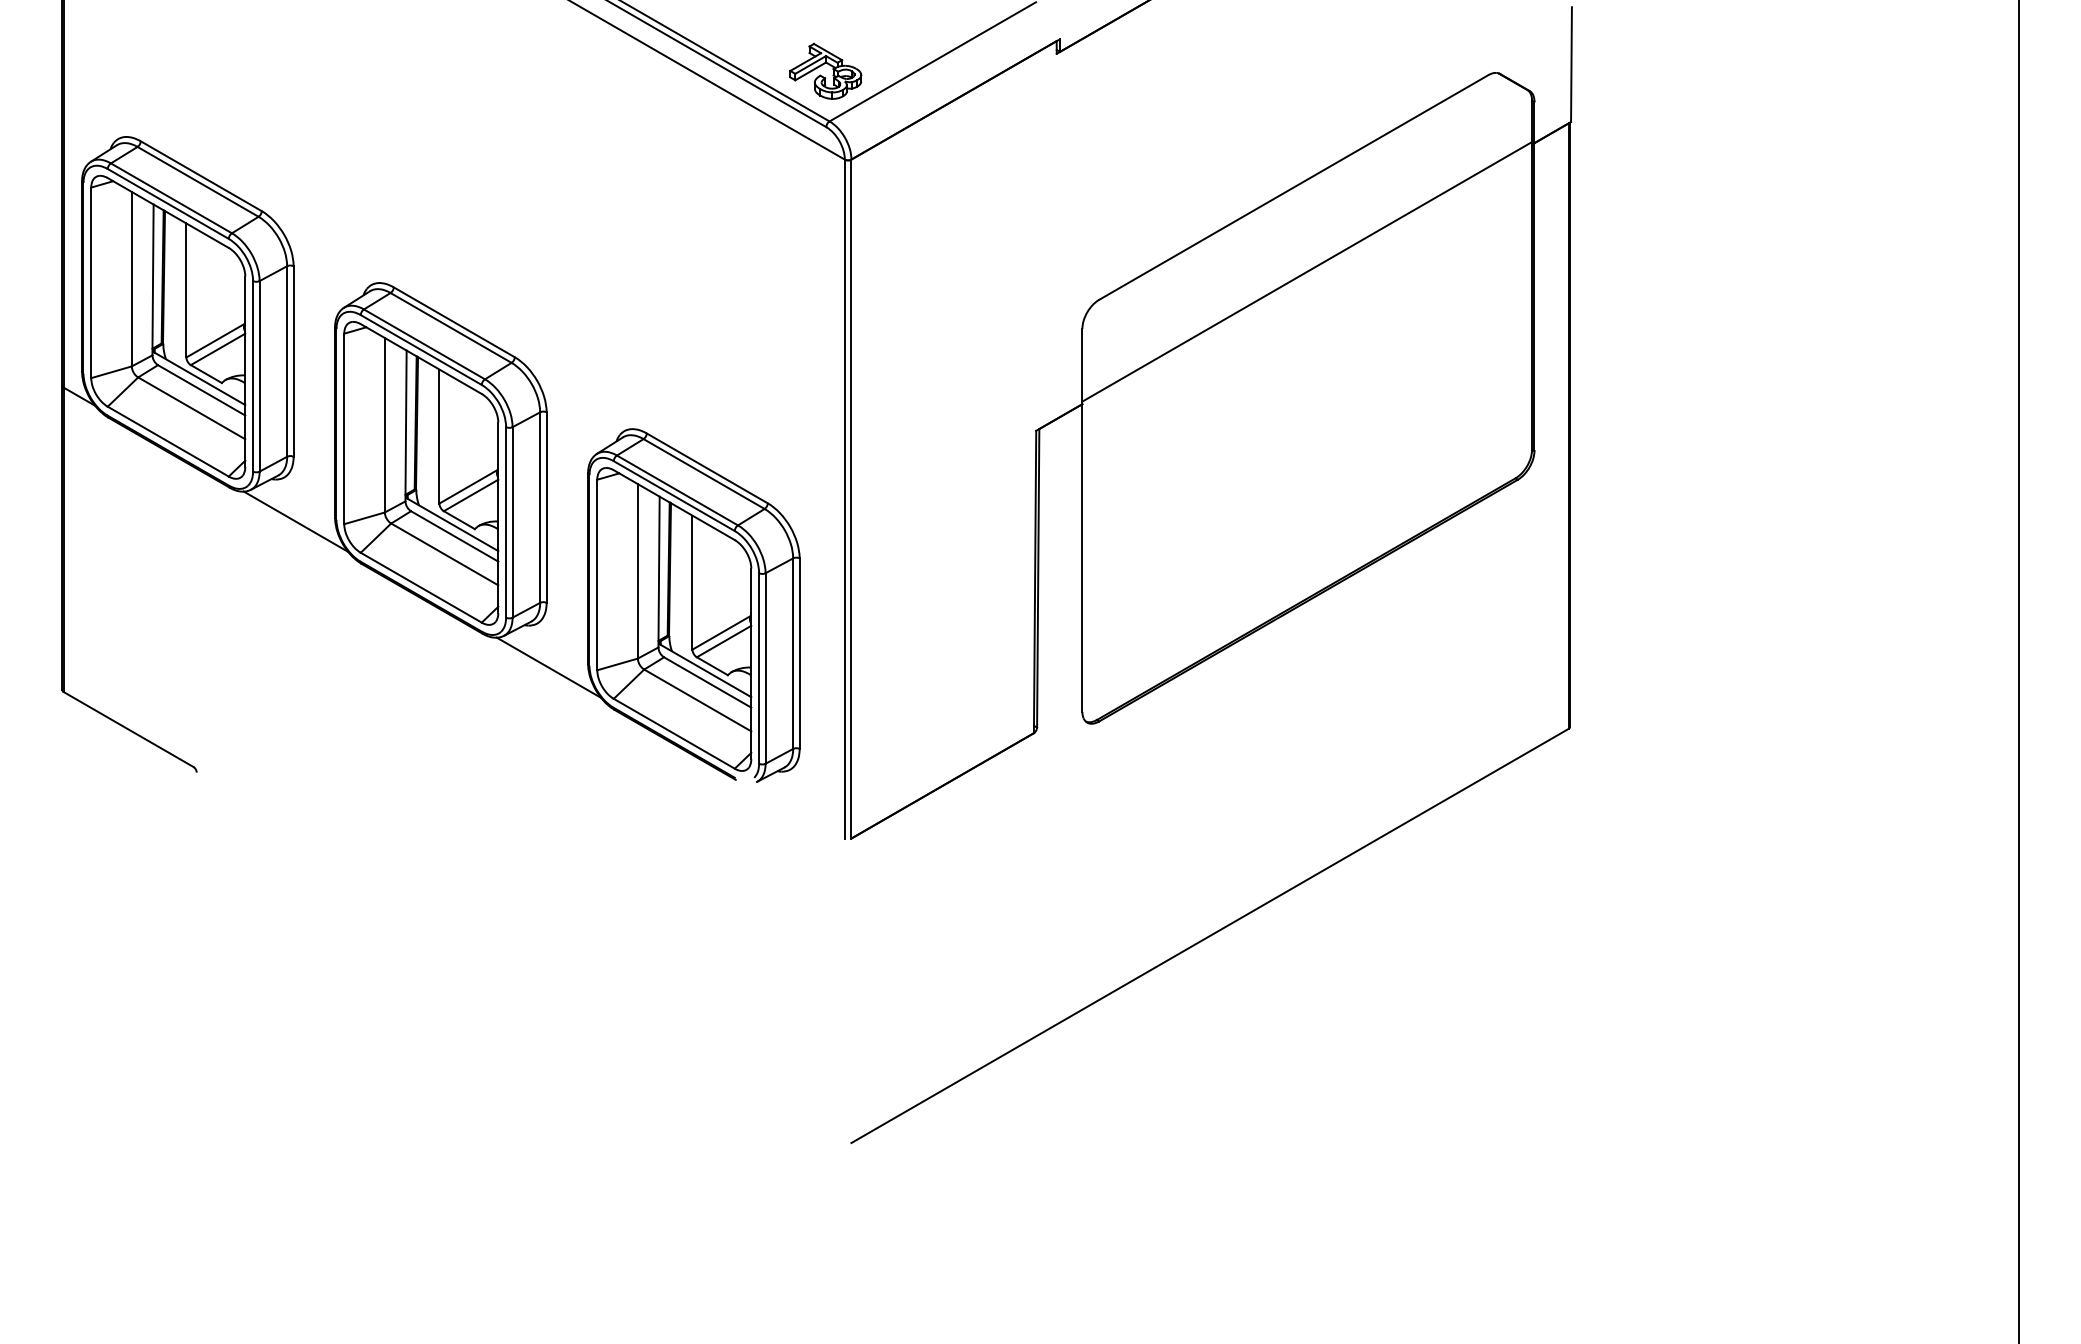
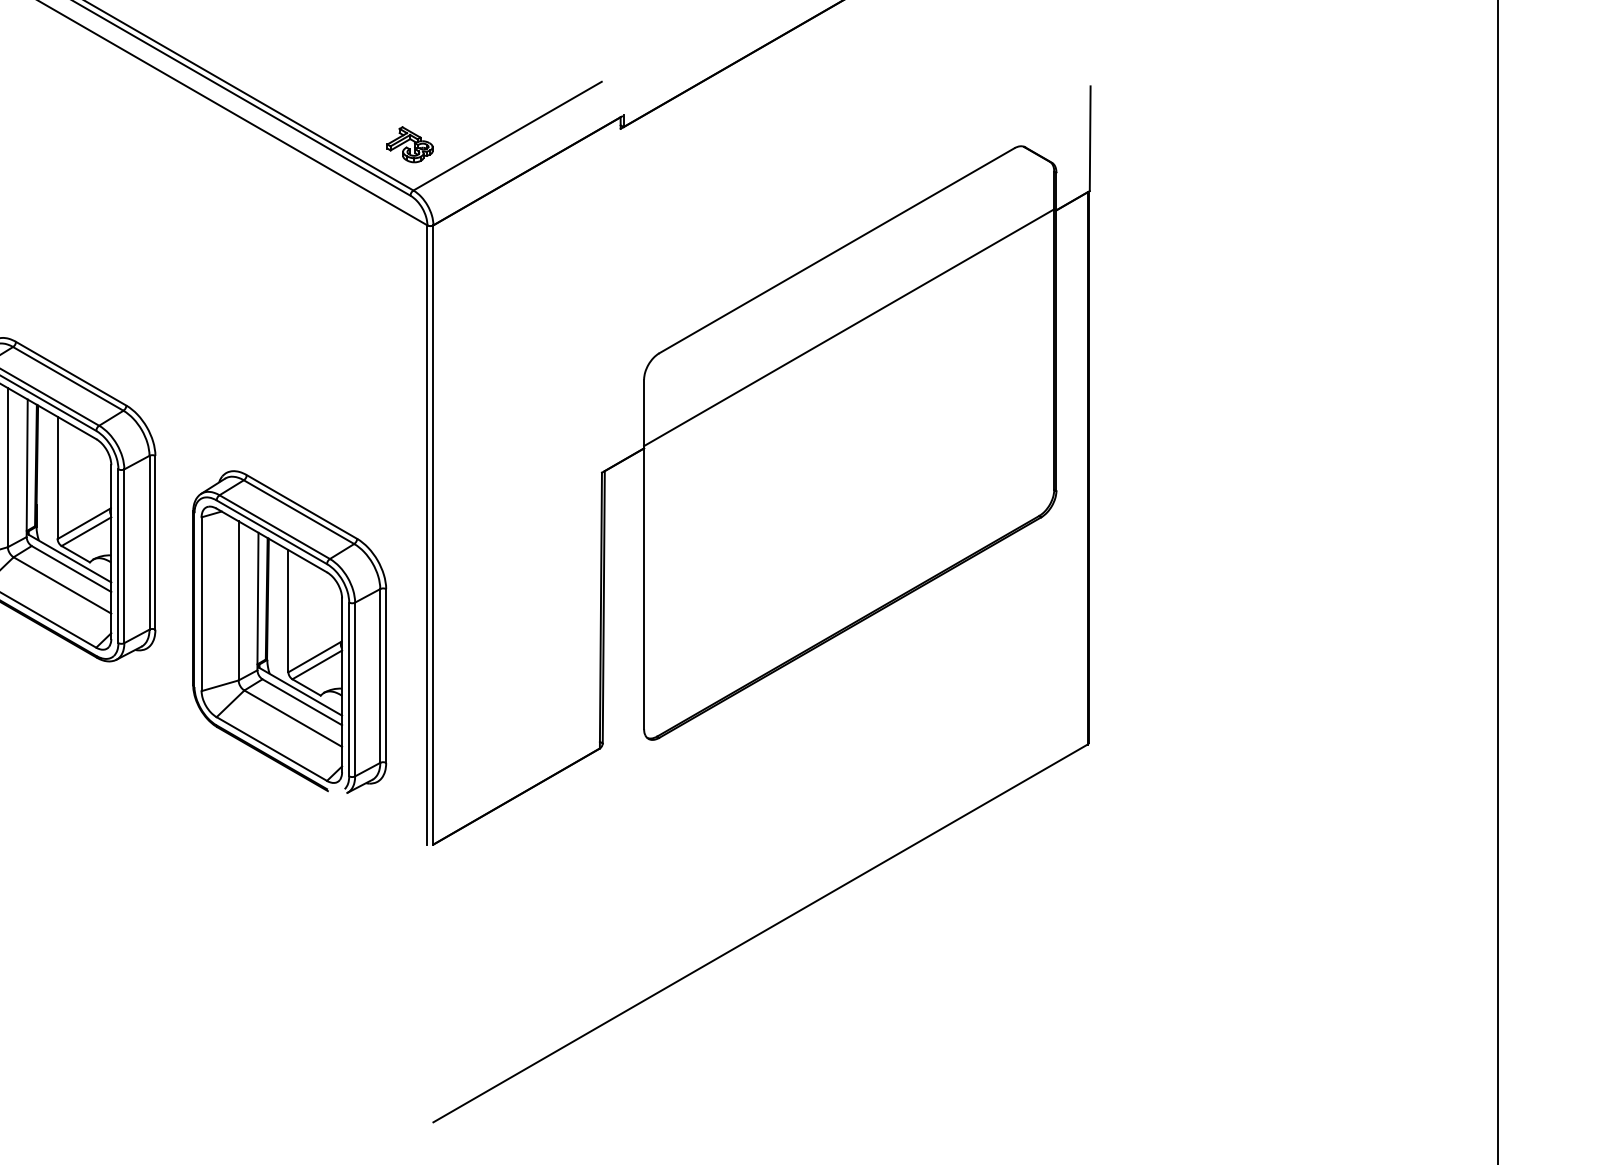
part: (825, 70) -> (409, 144), size x0.7
line: (548, 667) -> (157, 688), removed

